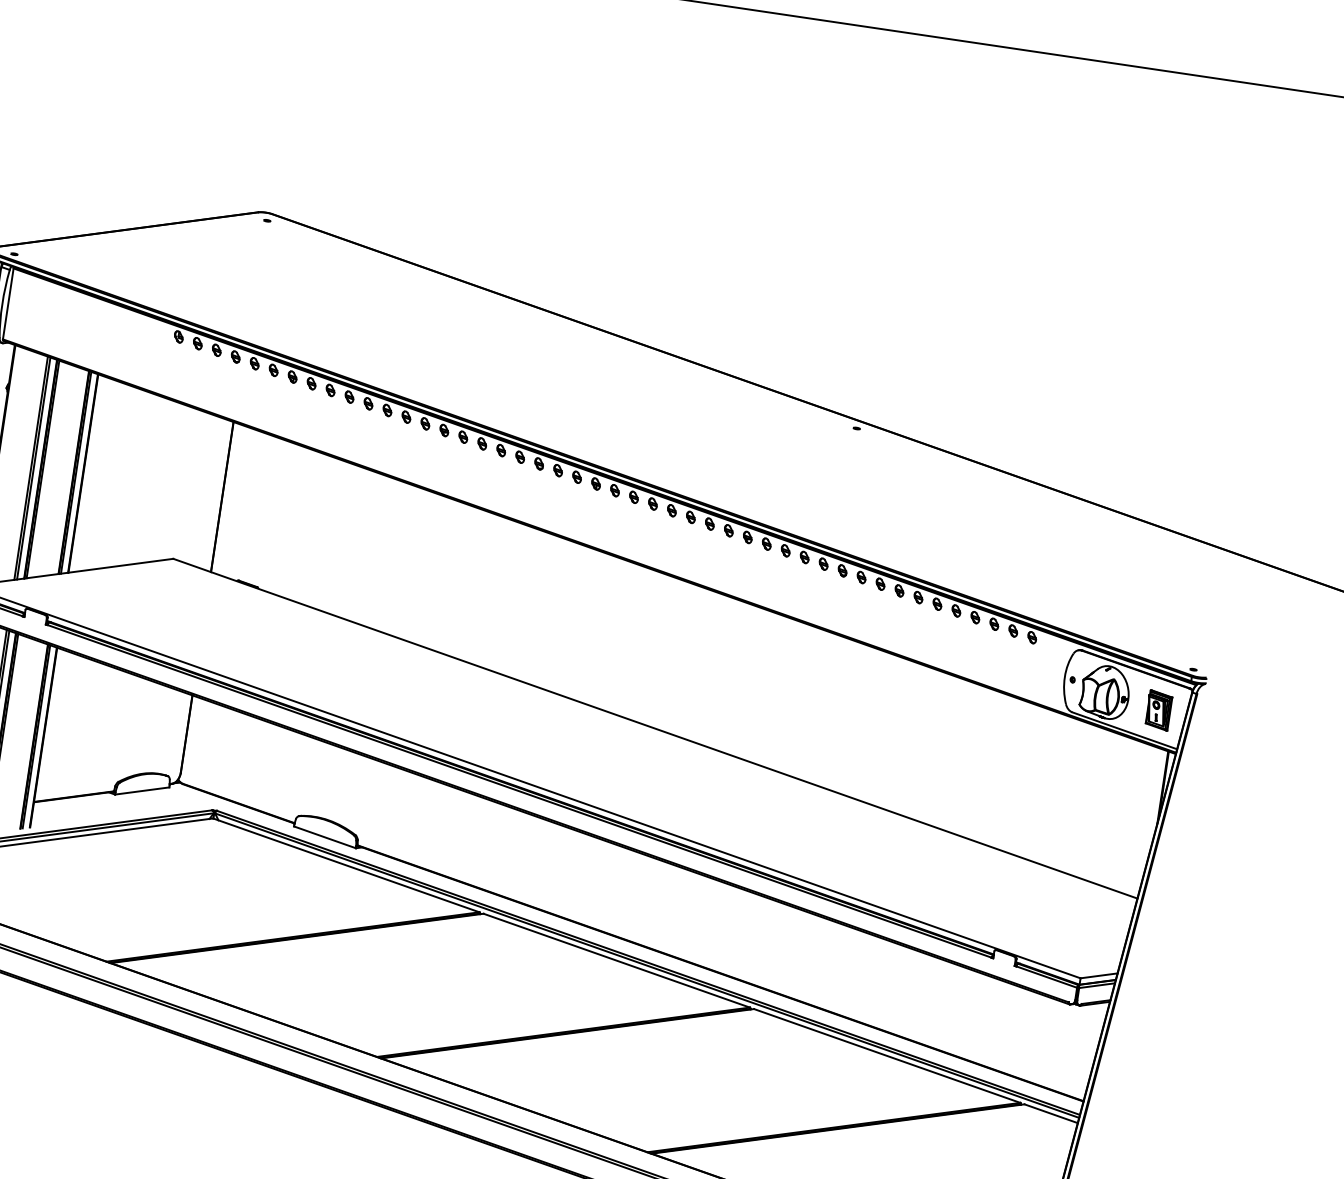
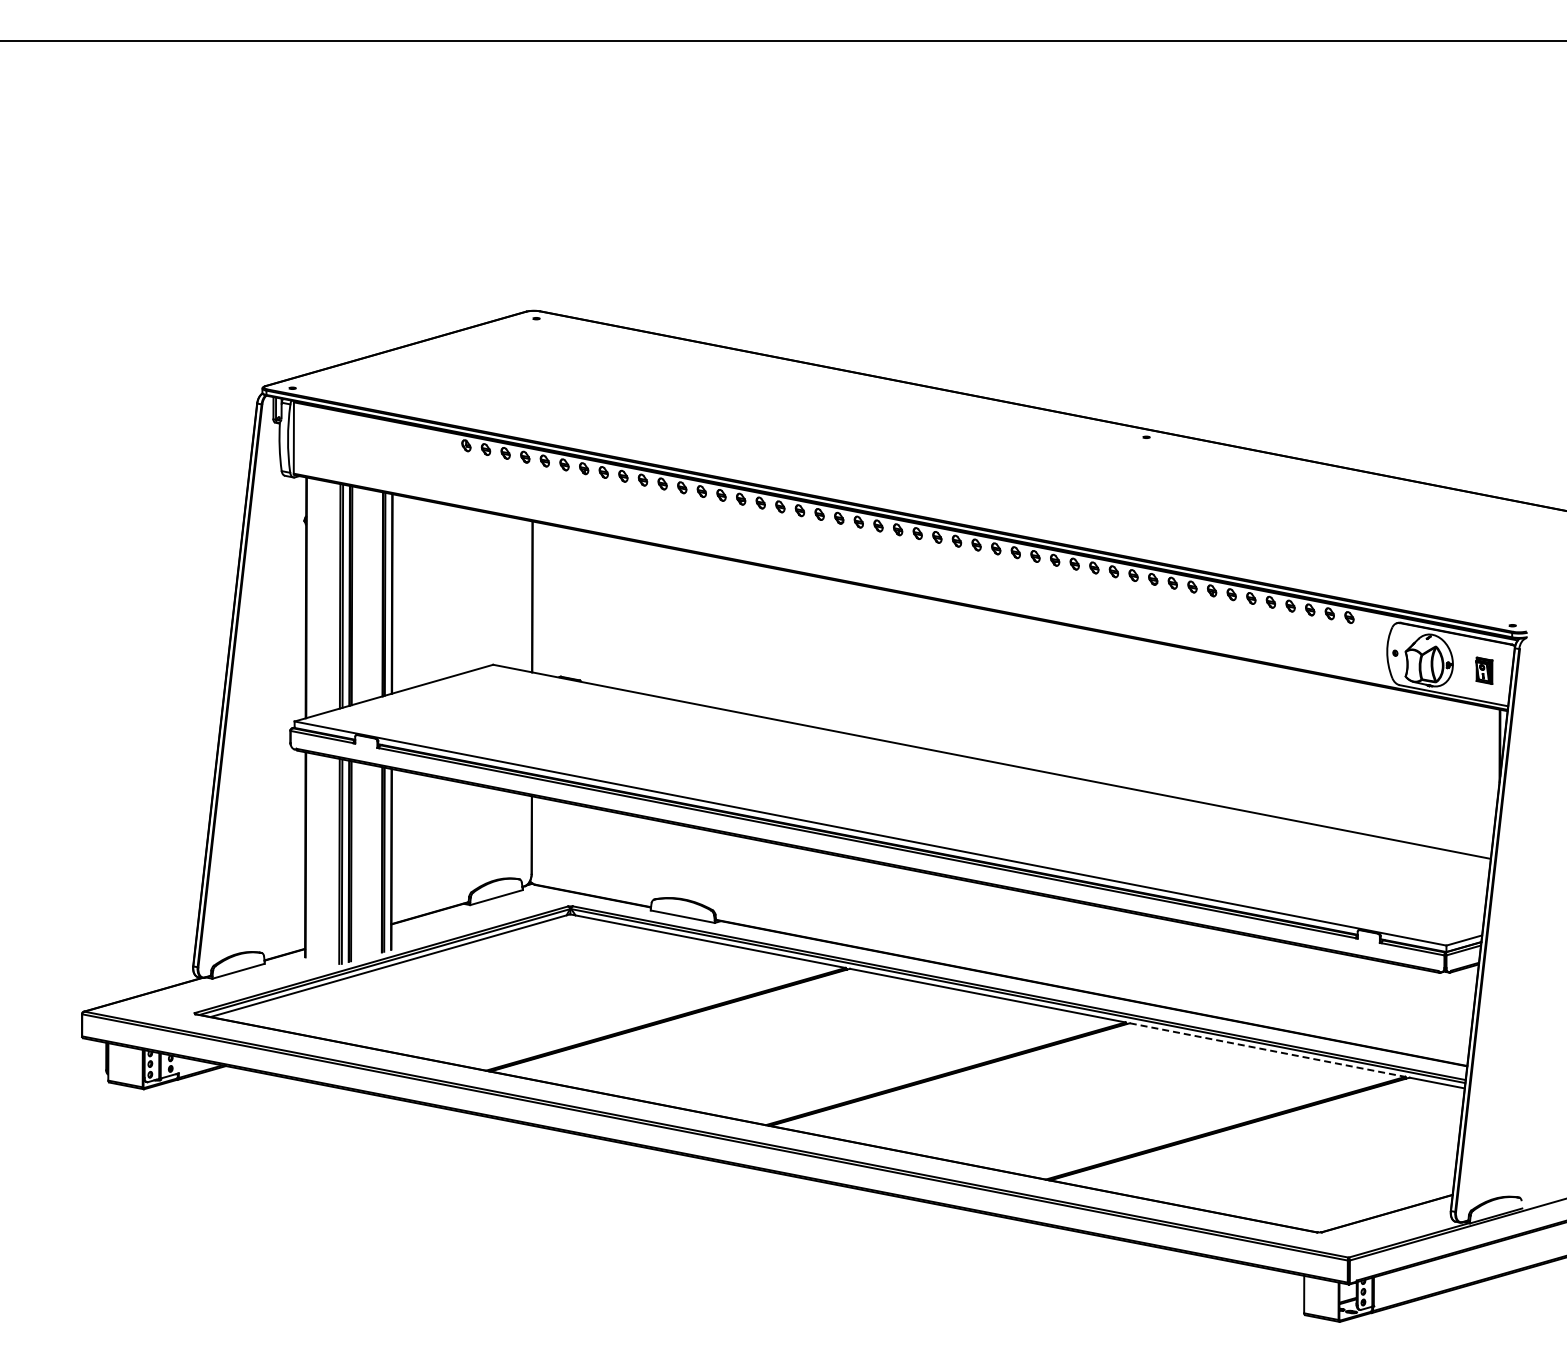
part: (1157, 710) -> (1483, 670), size x0.7
line: (888, 1056) -> (1268, 1050), solid -> dashed

